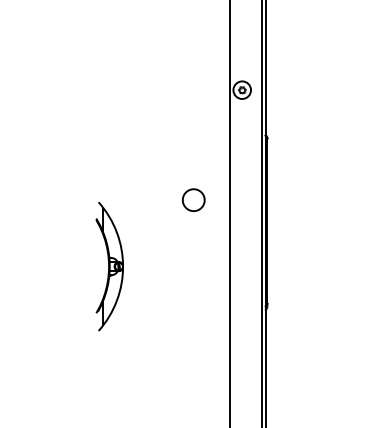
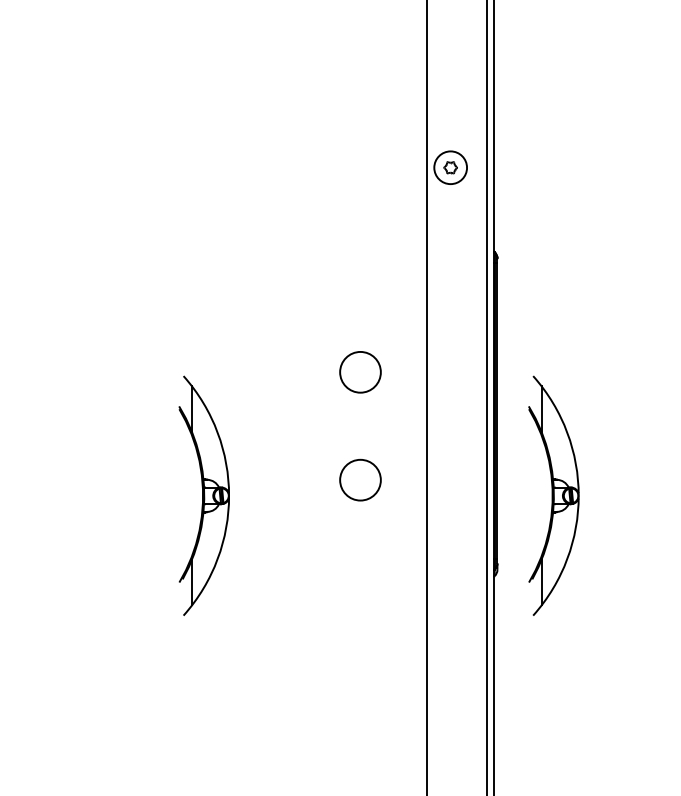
circle: (193, 257) -> (360, 478), added
part: (297, 266) -> (553, 495), added

